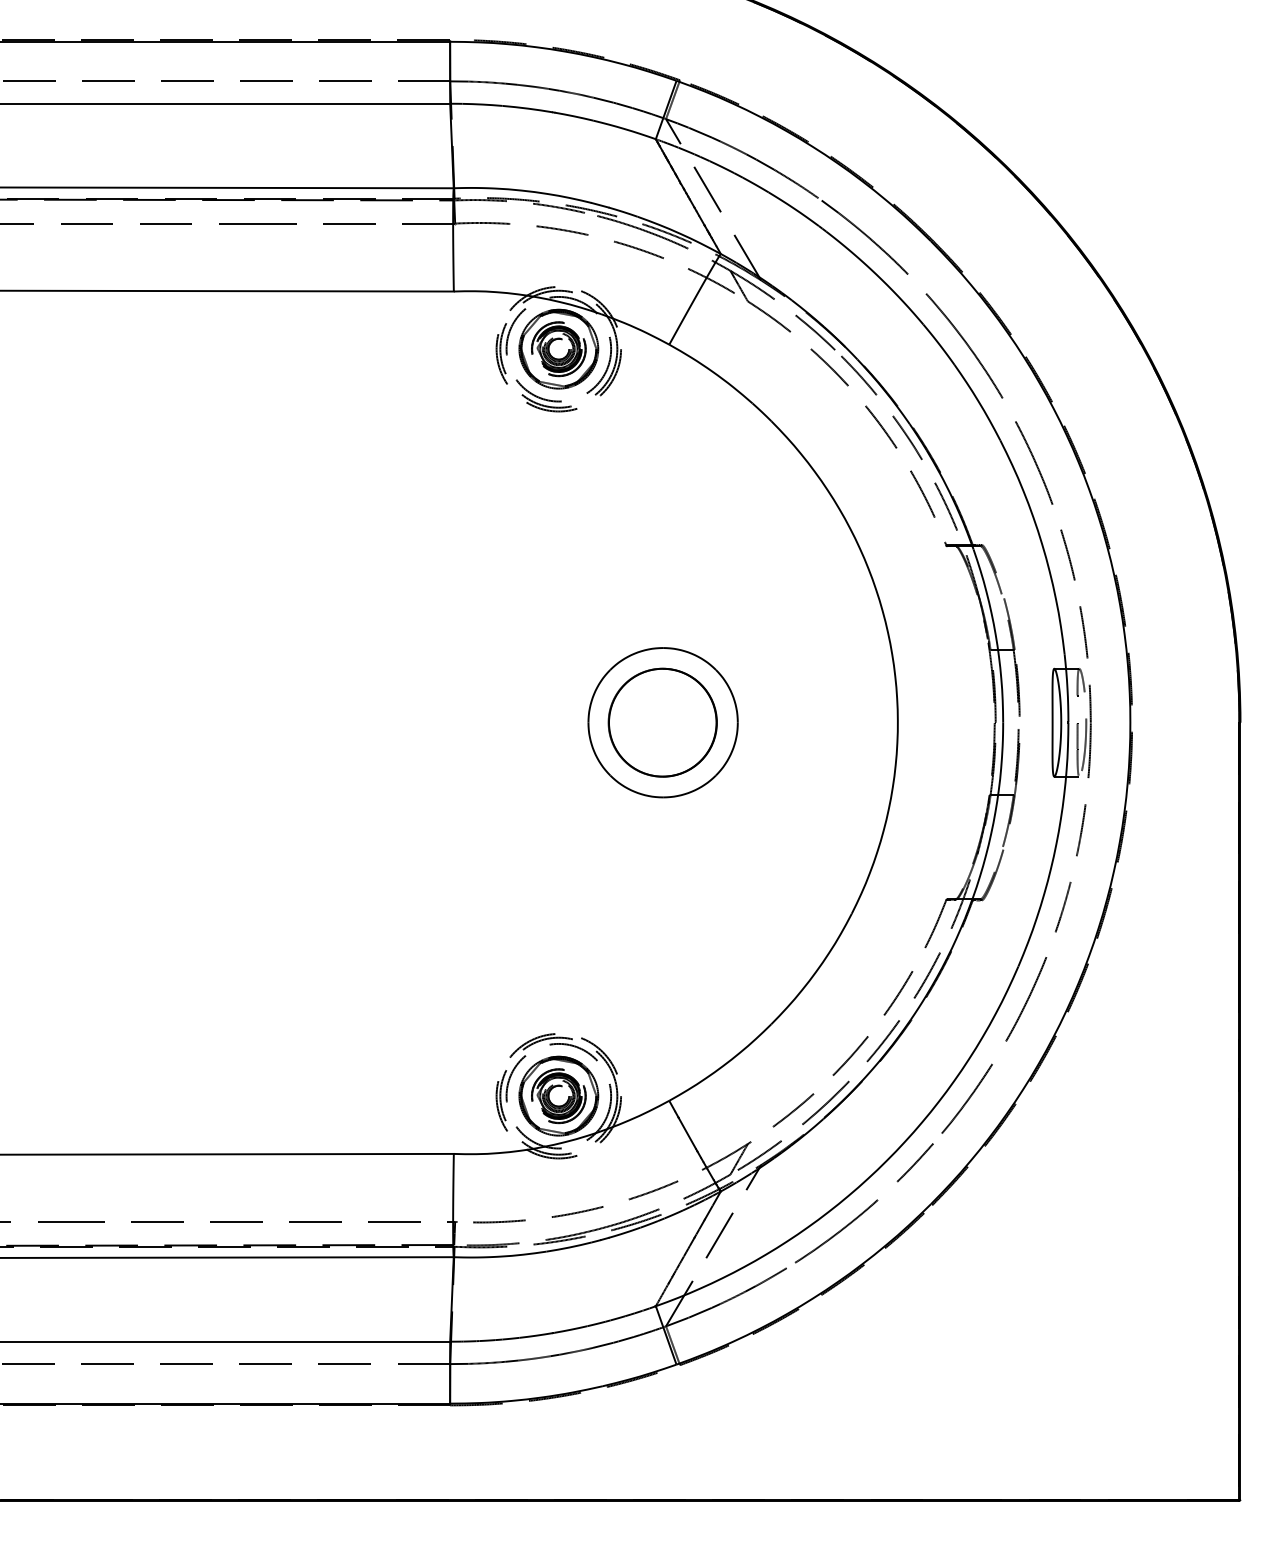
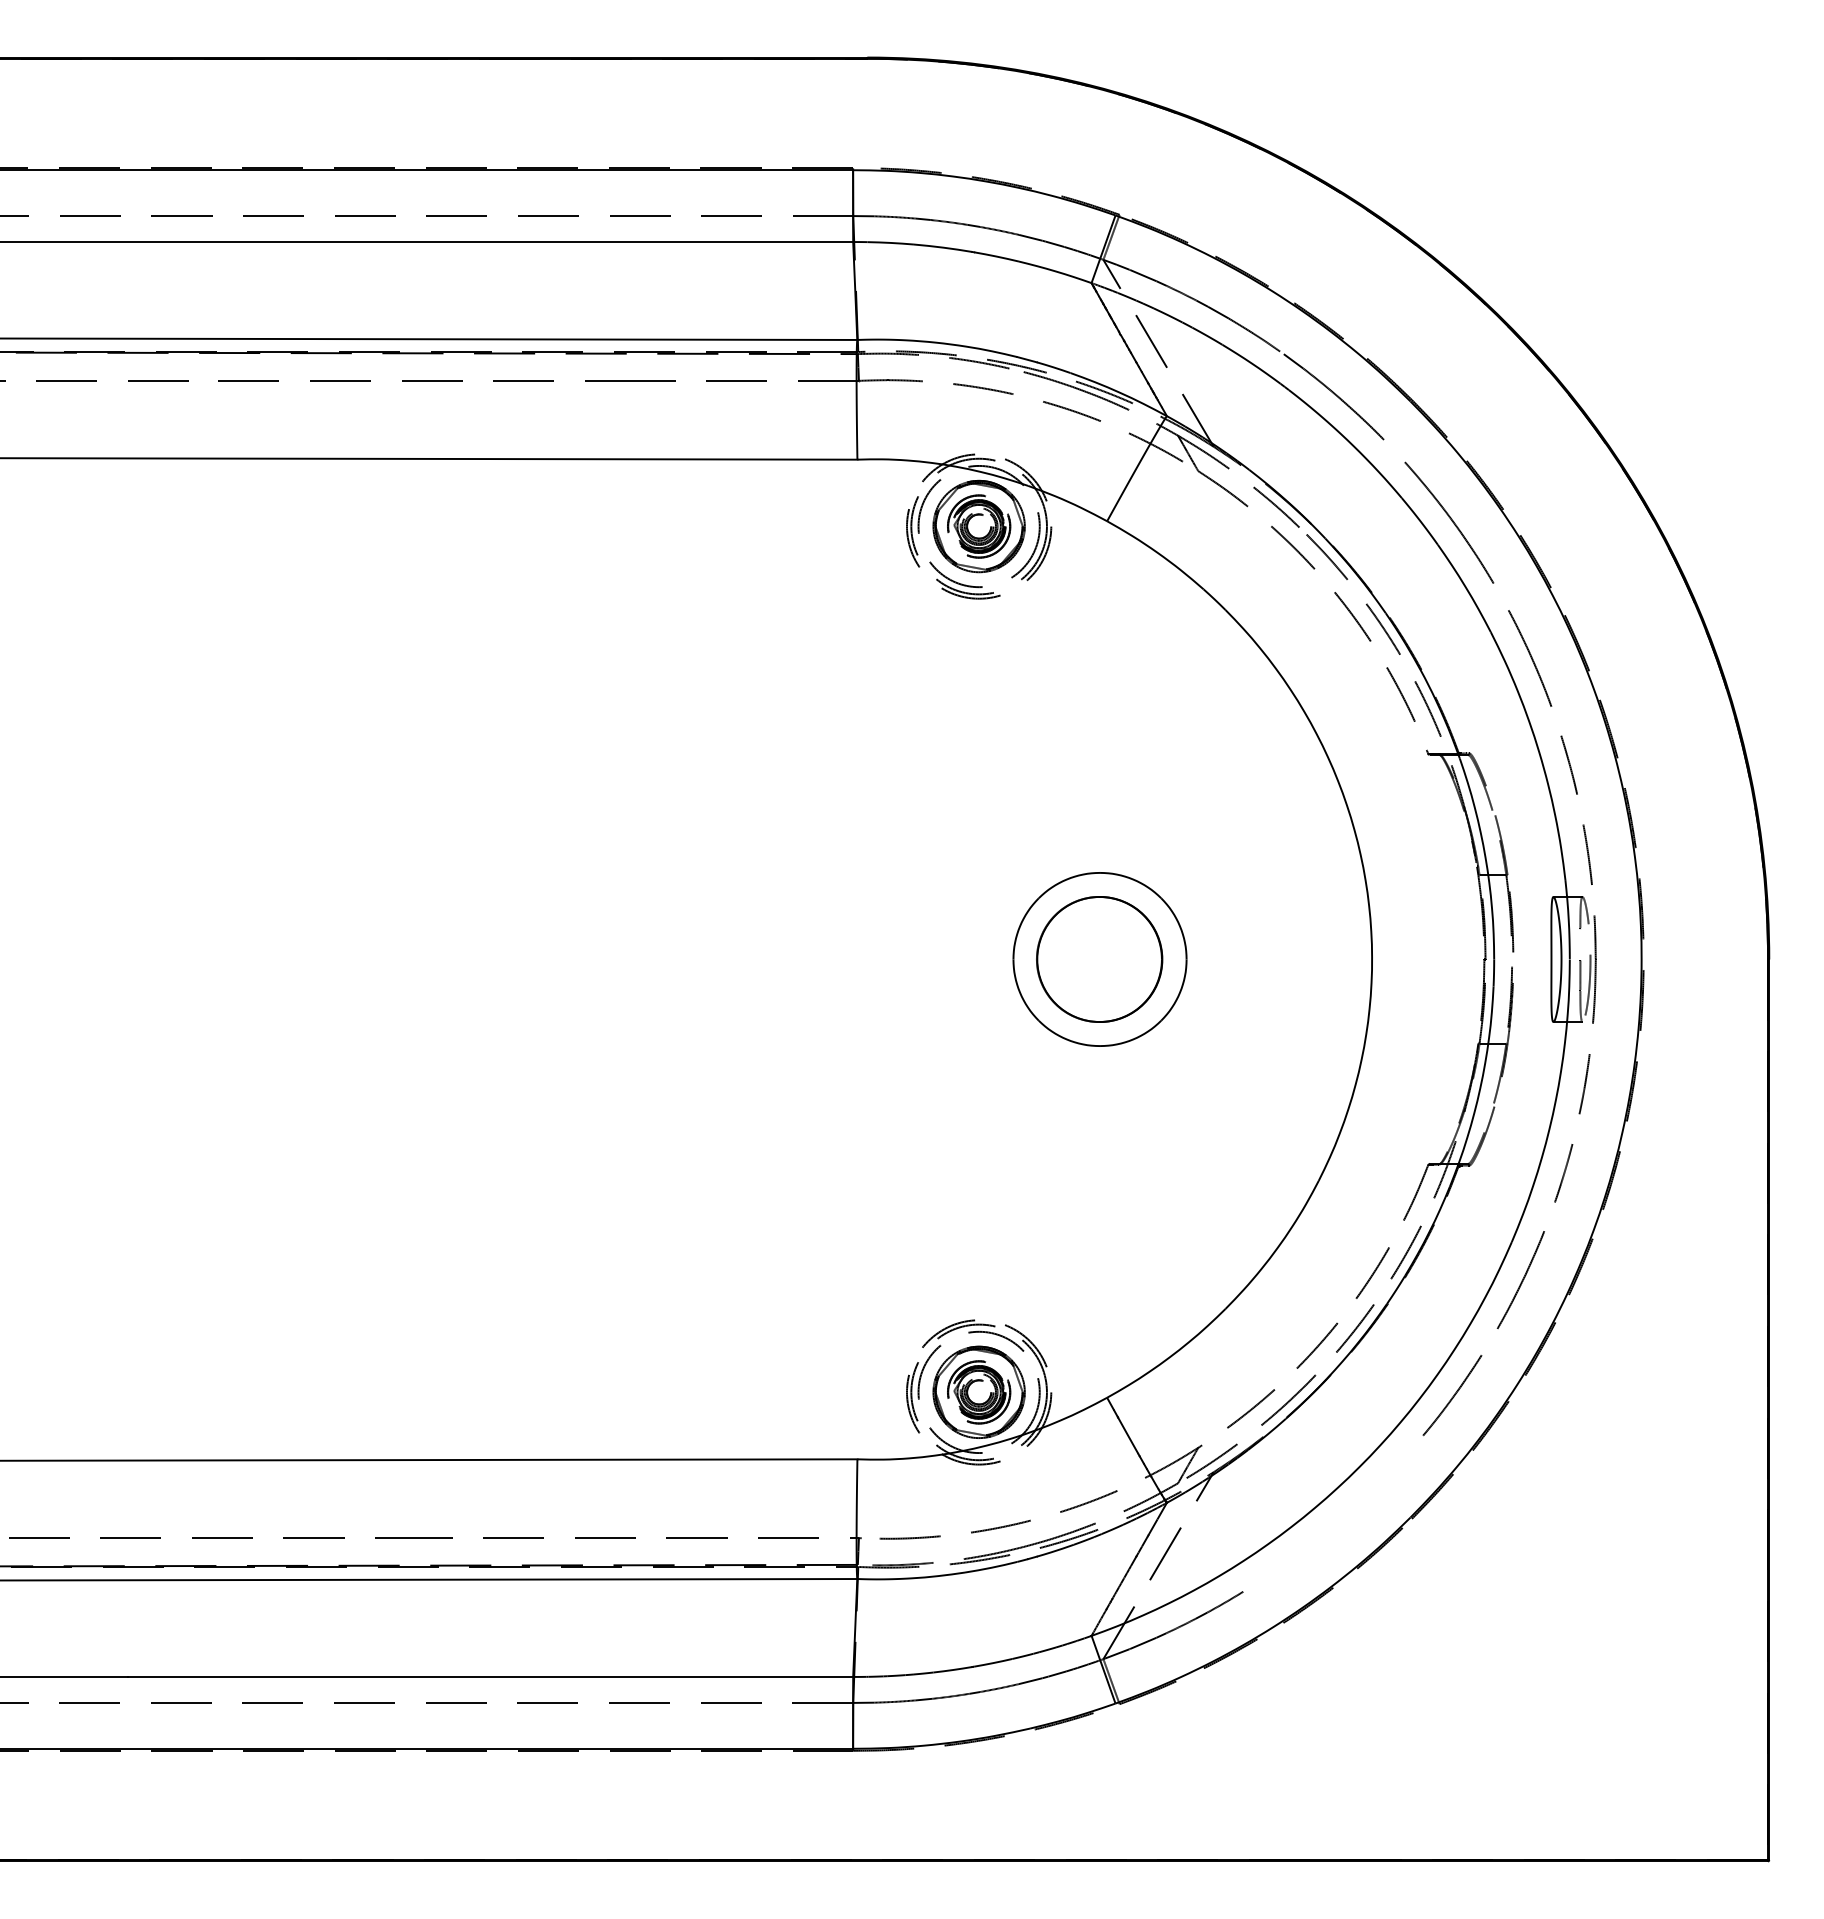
part: (868, 1207) -> (1337, 1521), removed

